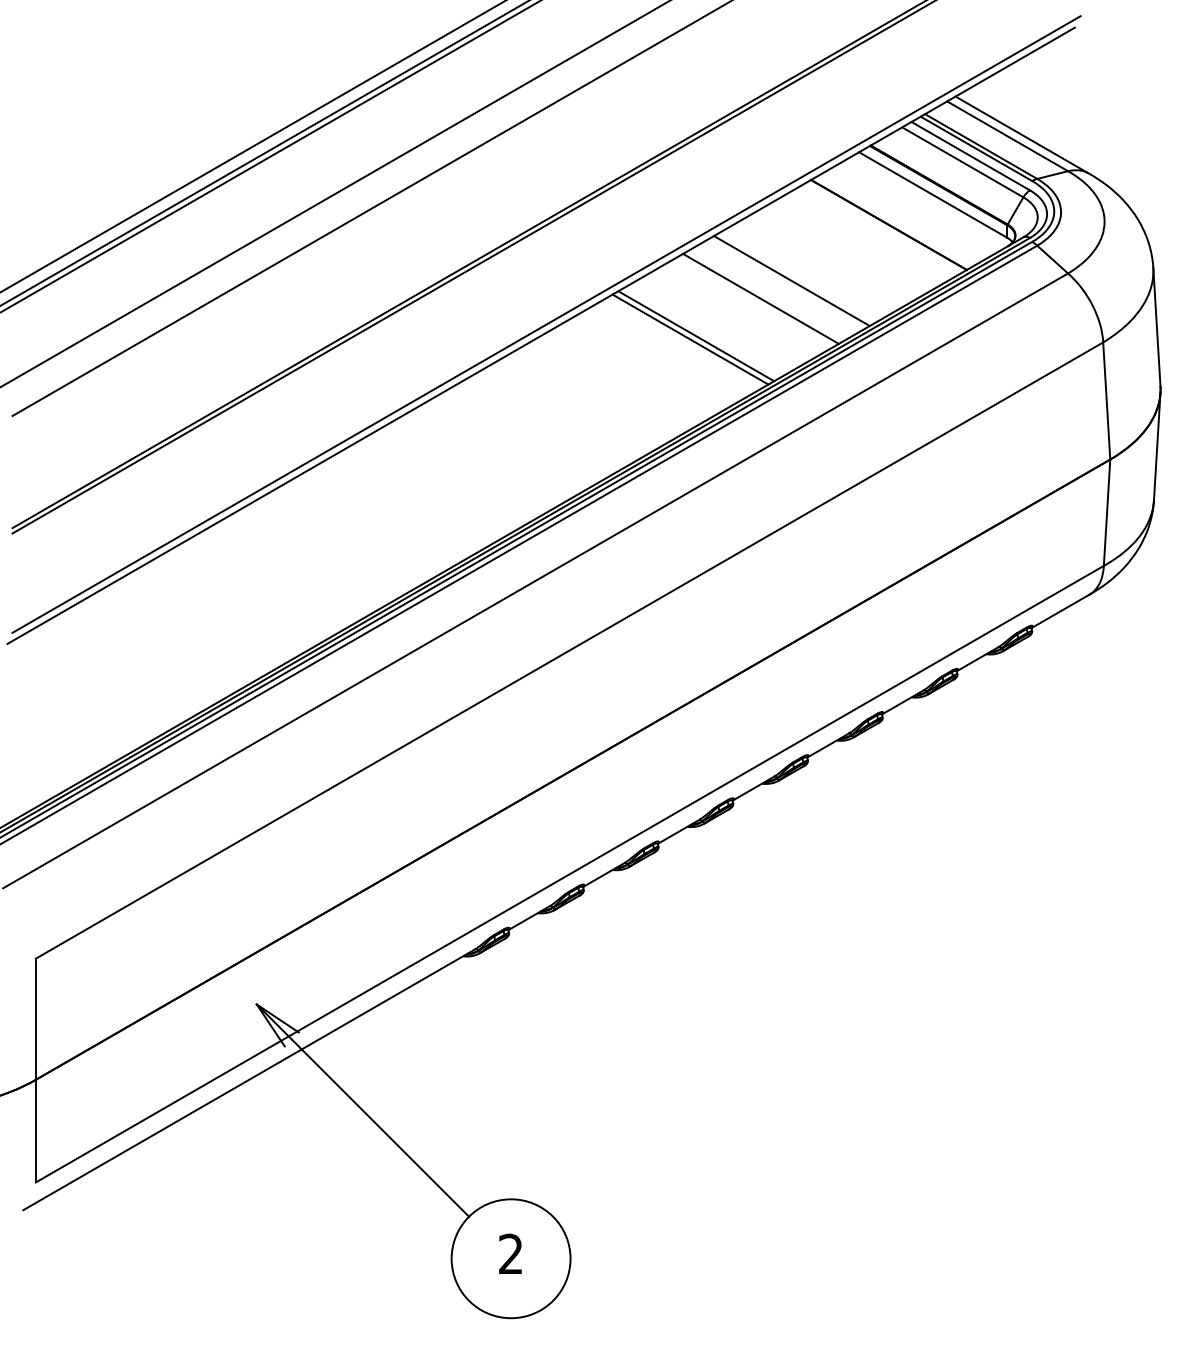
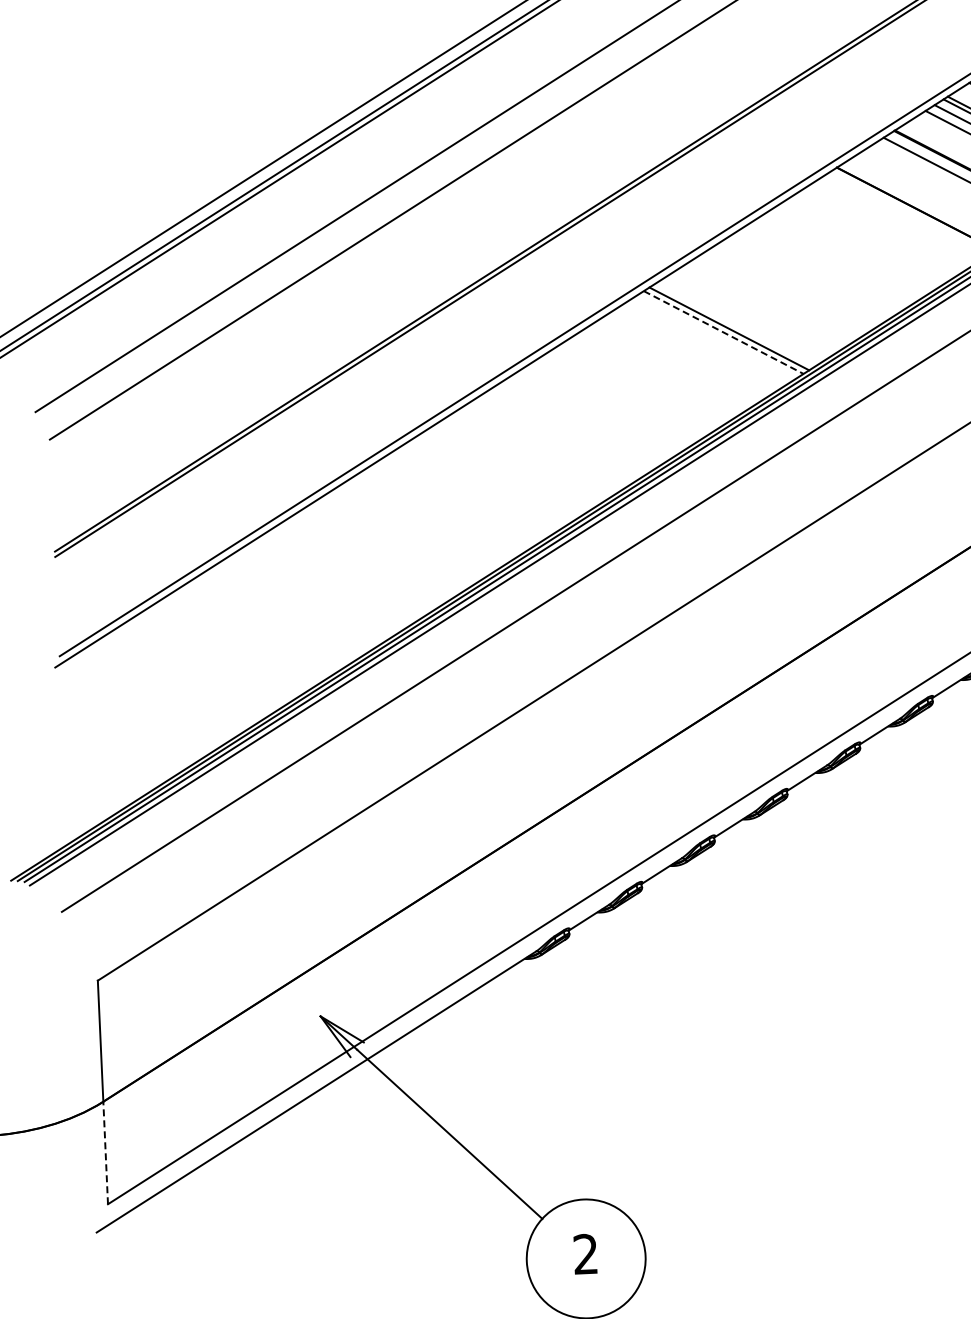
line: (791, 281) -> (821, 269), removed
line: (760, 298) -> (791, 288), removed
line: (690, 339) -> (723, 332), solid -> dashed
line: (35, 1130) -> (105, 1152), solid -> dashed

